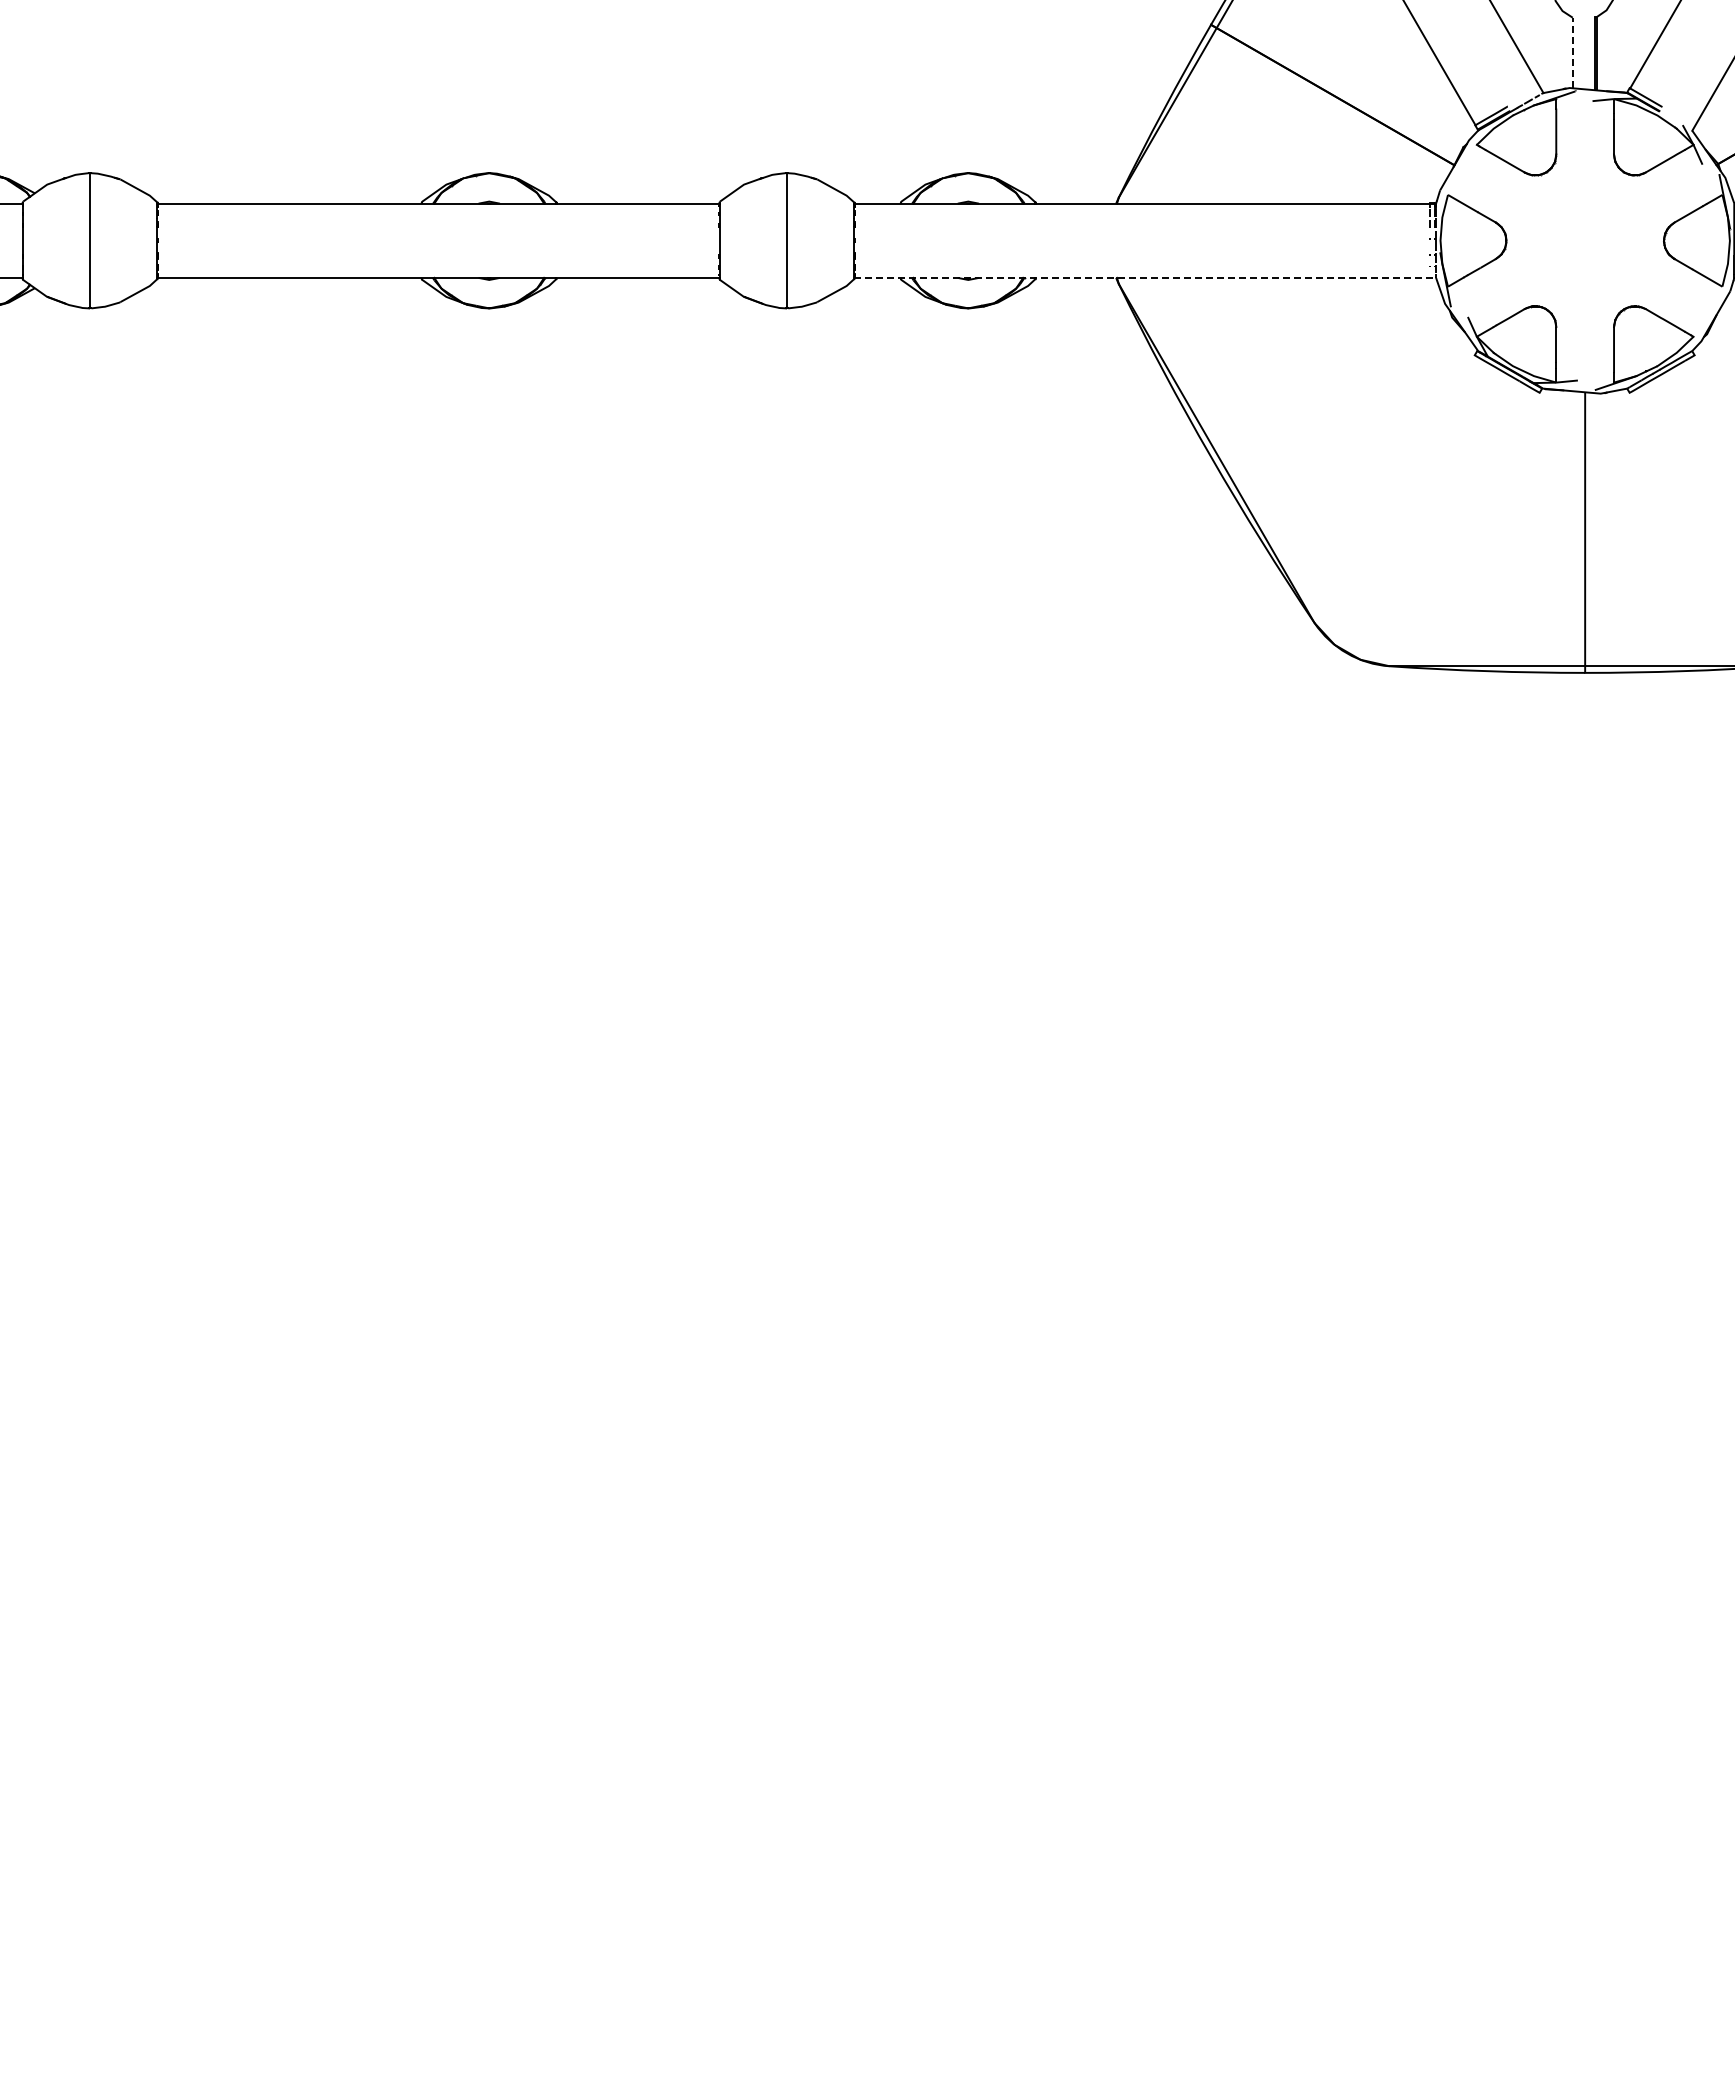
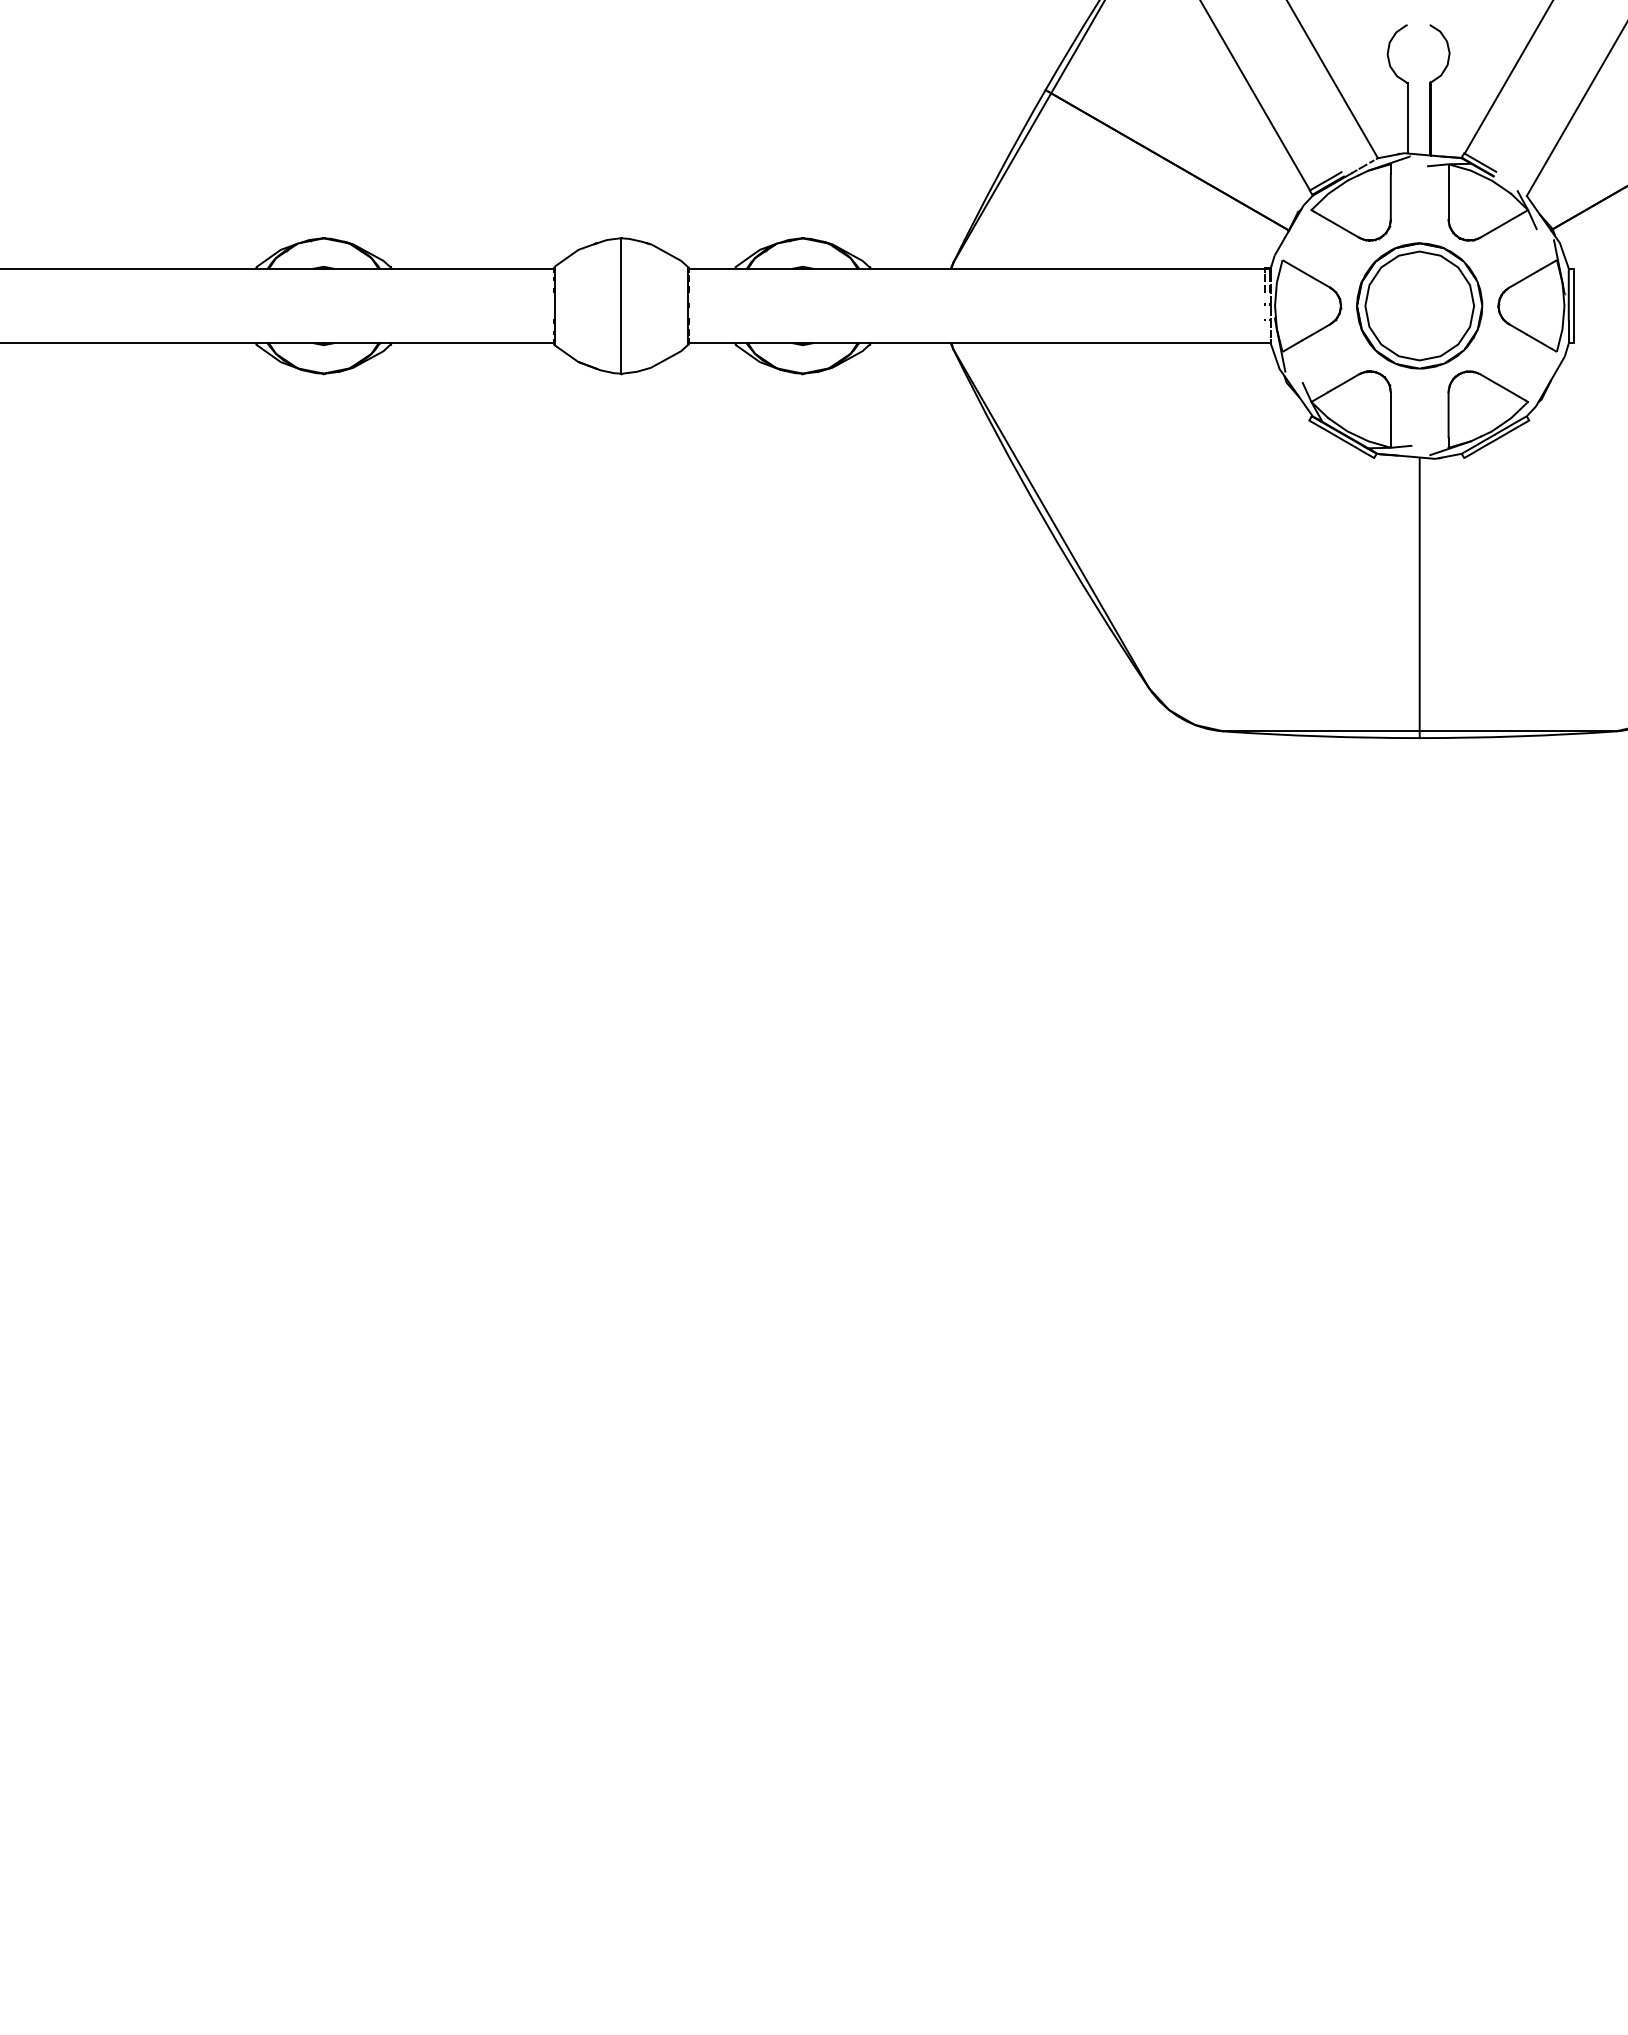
line: (1572, 52) -> (1407, 117), dashed -> solid
part: (1584, 240) -> (1419, 305), added
line: (1145, 277) -> (980, 342), dashed -> solid

